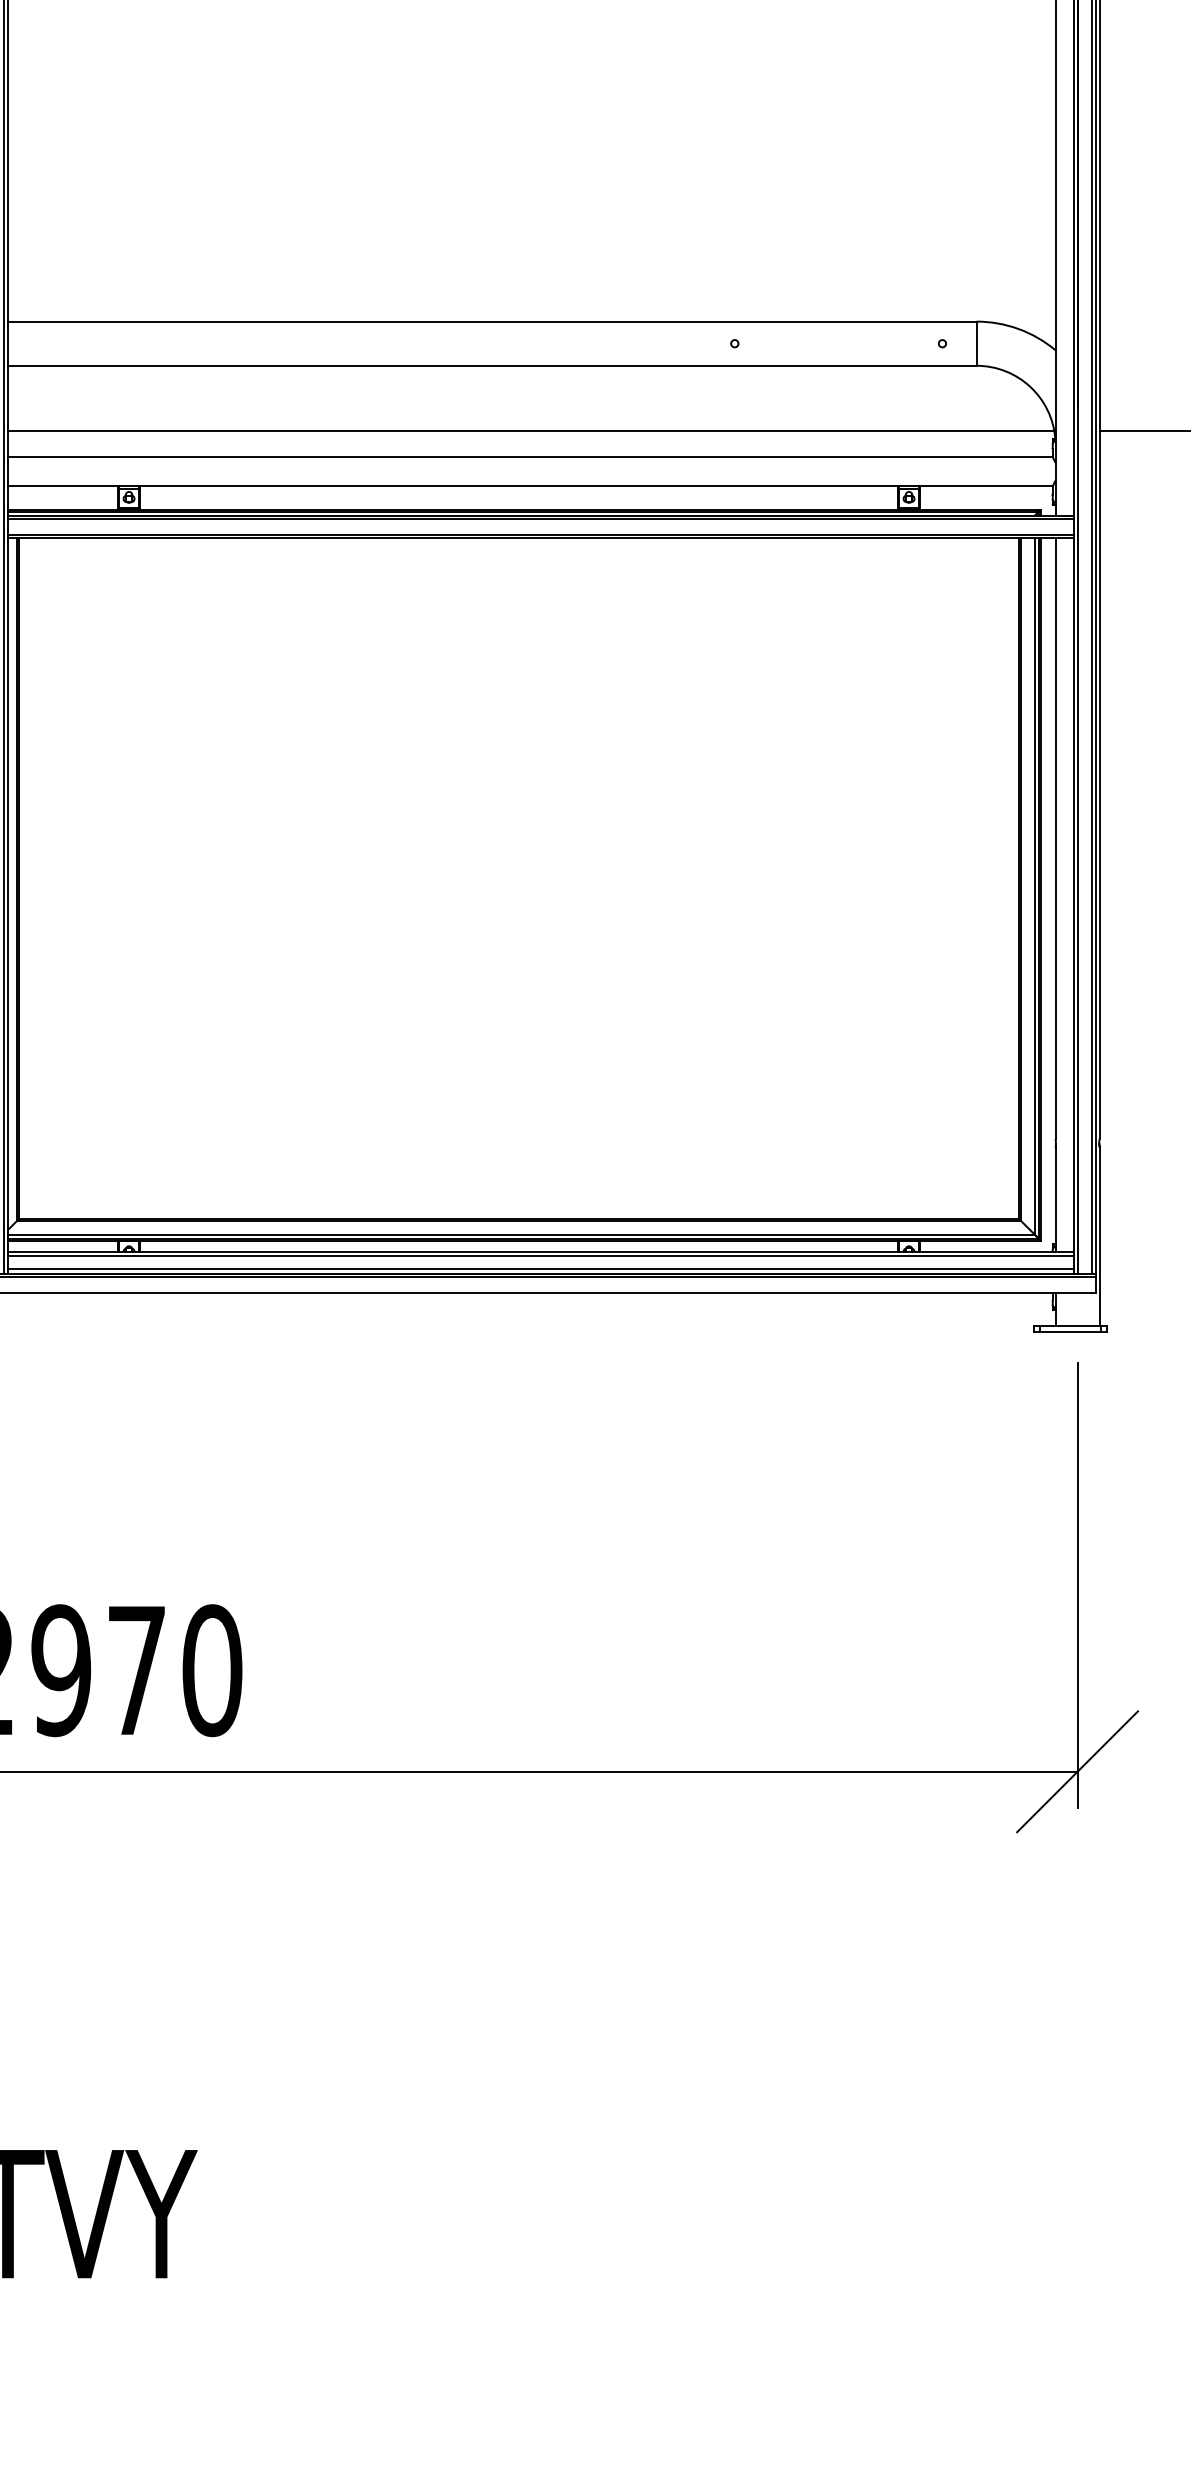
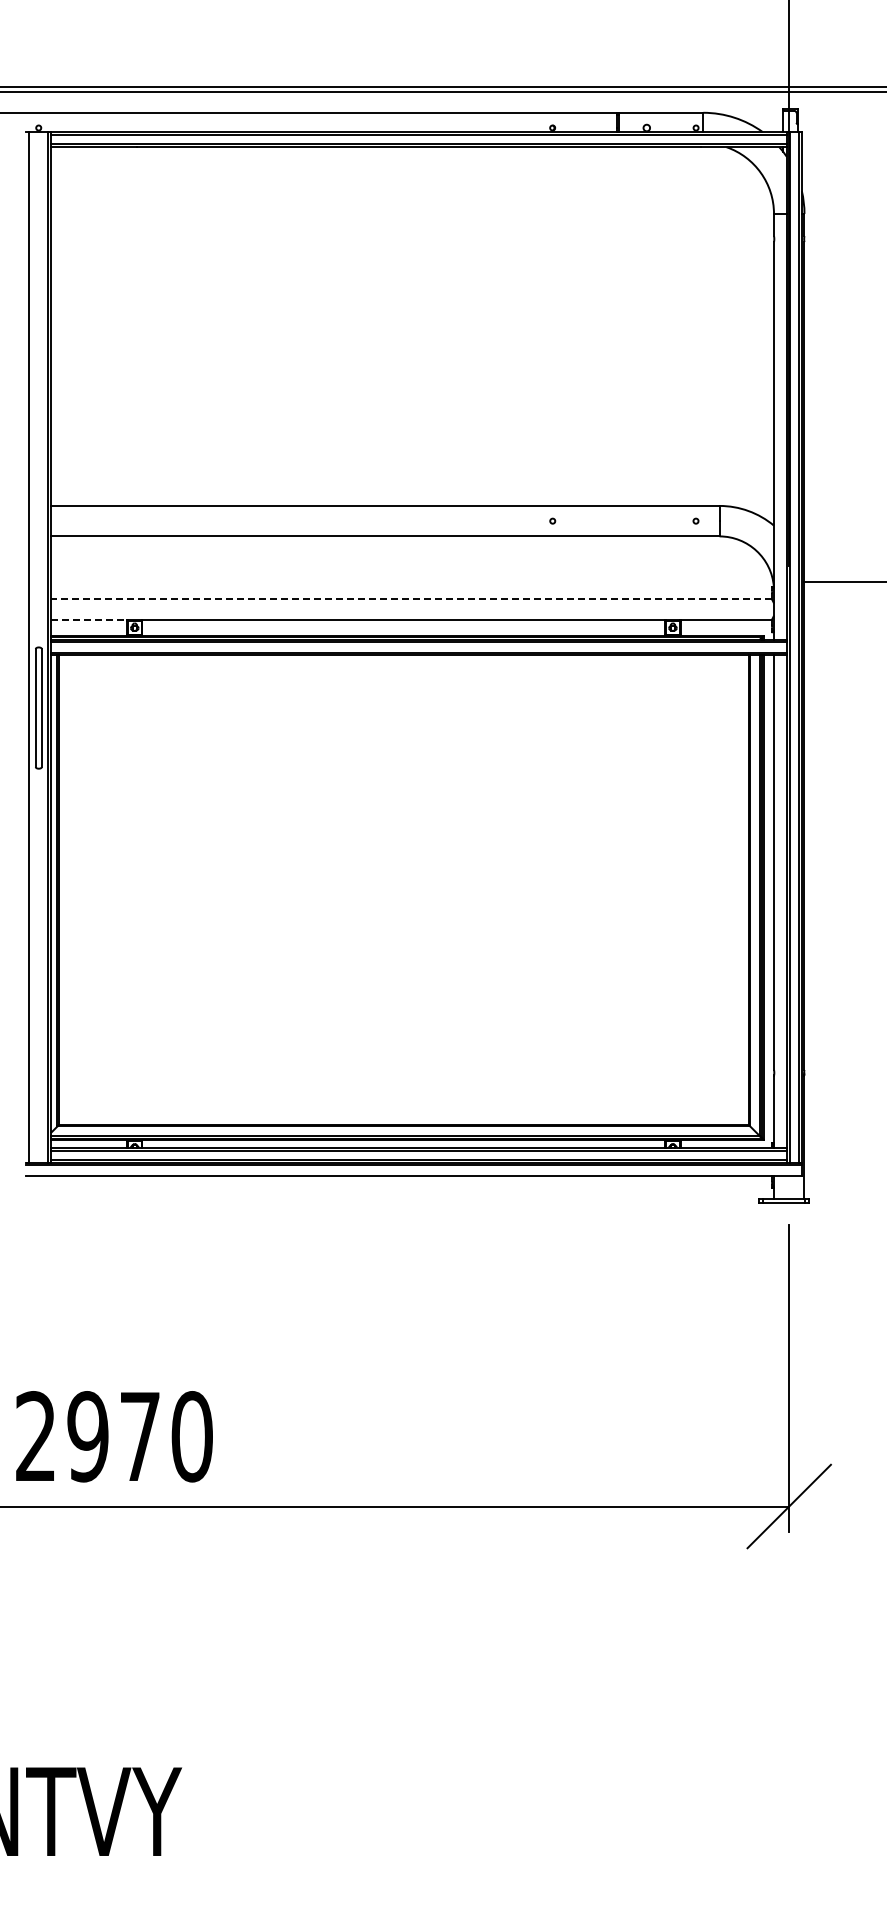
line: (531, 431) -> (412, 581), removed
line: (530, 457) -> (411, 599), solid -> dashed
line: (63, 486) -> (89, 619), solid -> dashed

